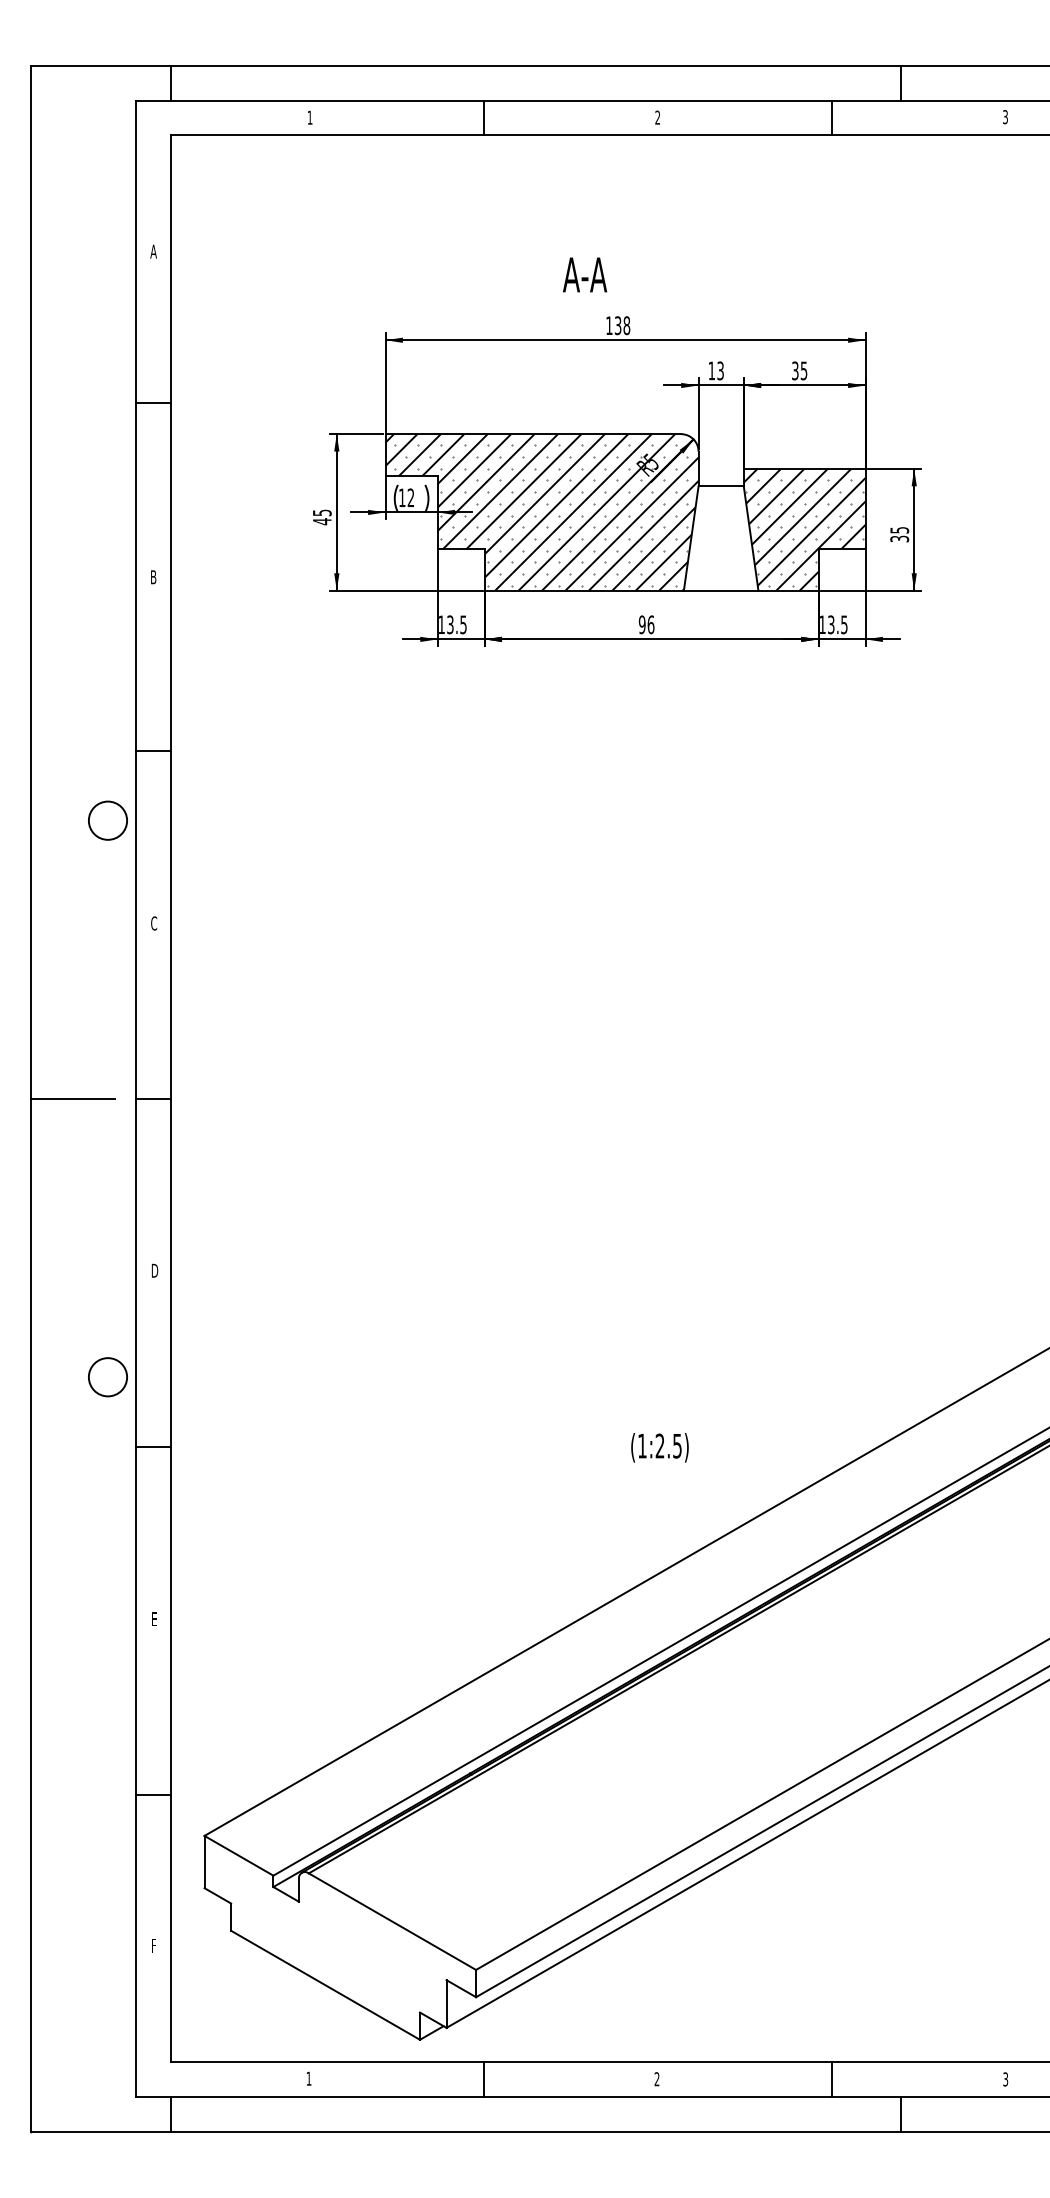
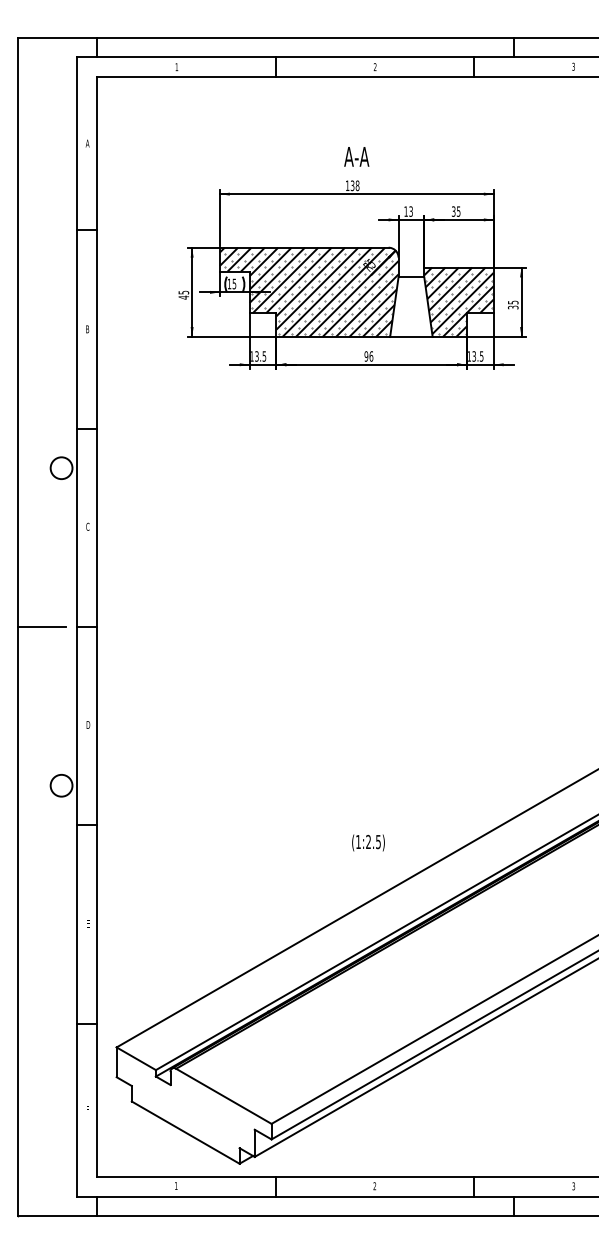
text: (584, 274) -> (356, 156), moved
text: (411, 496) -> (234, 283), 12 -> 15
text: (659, 1446) -> (368, 842), moved

